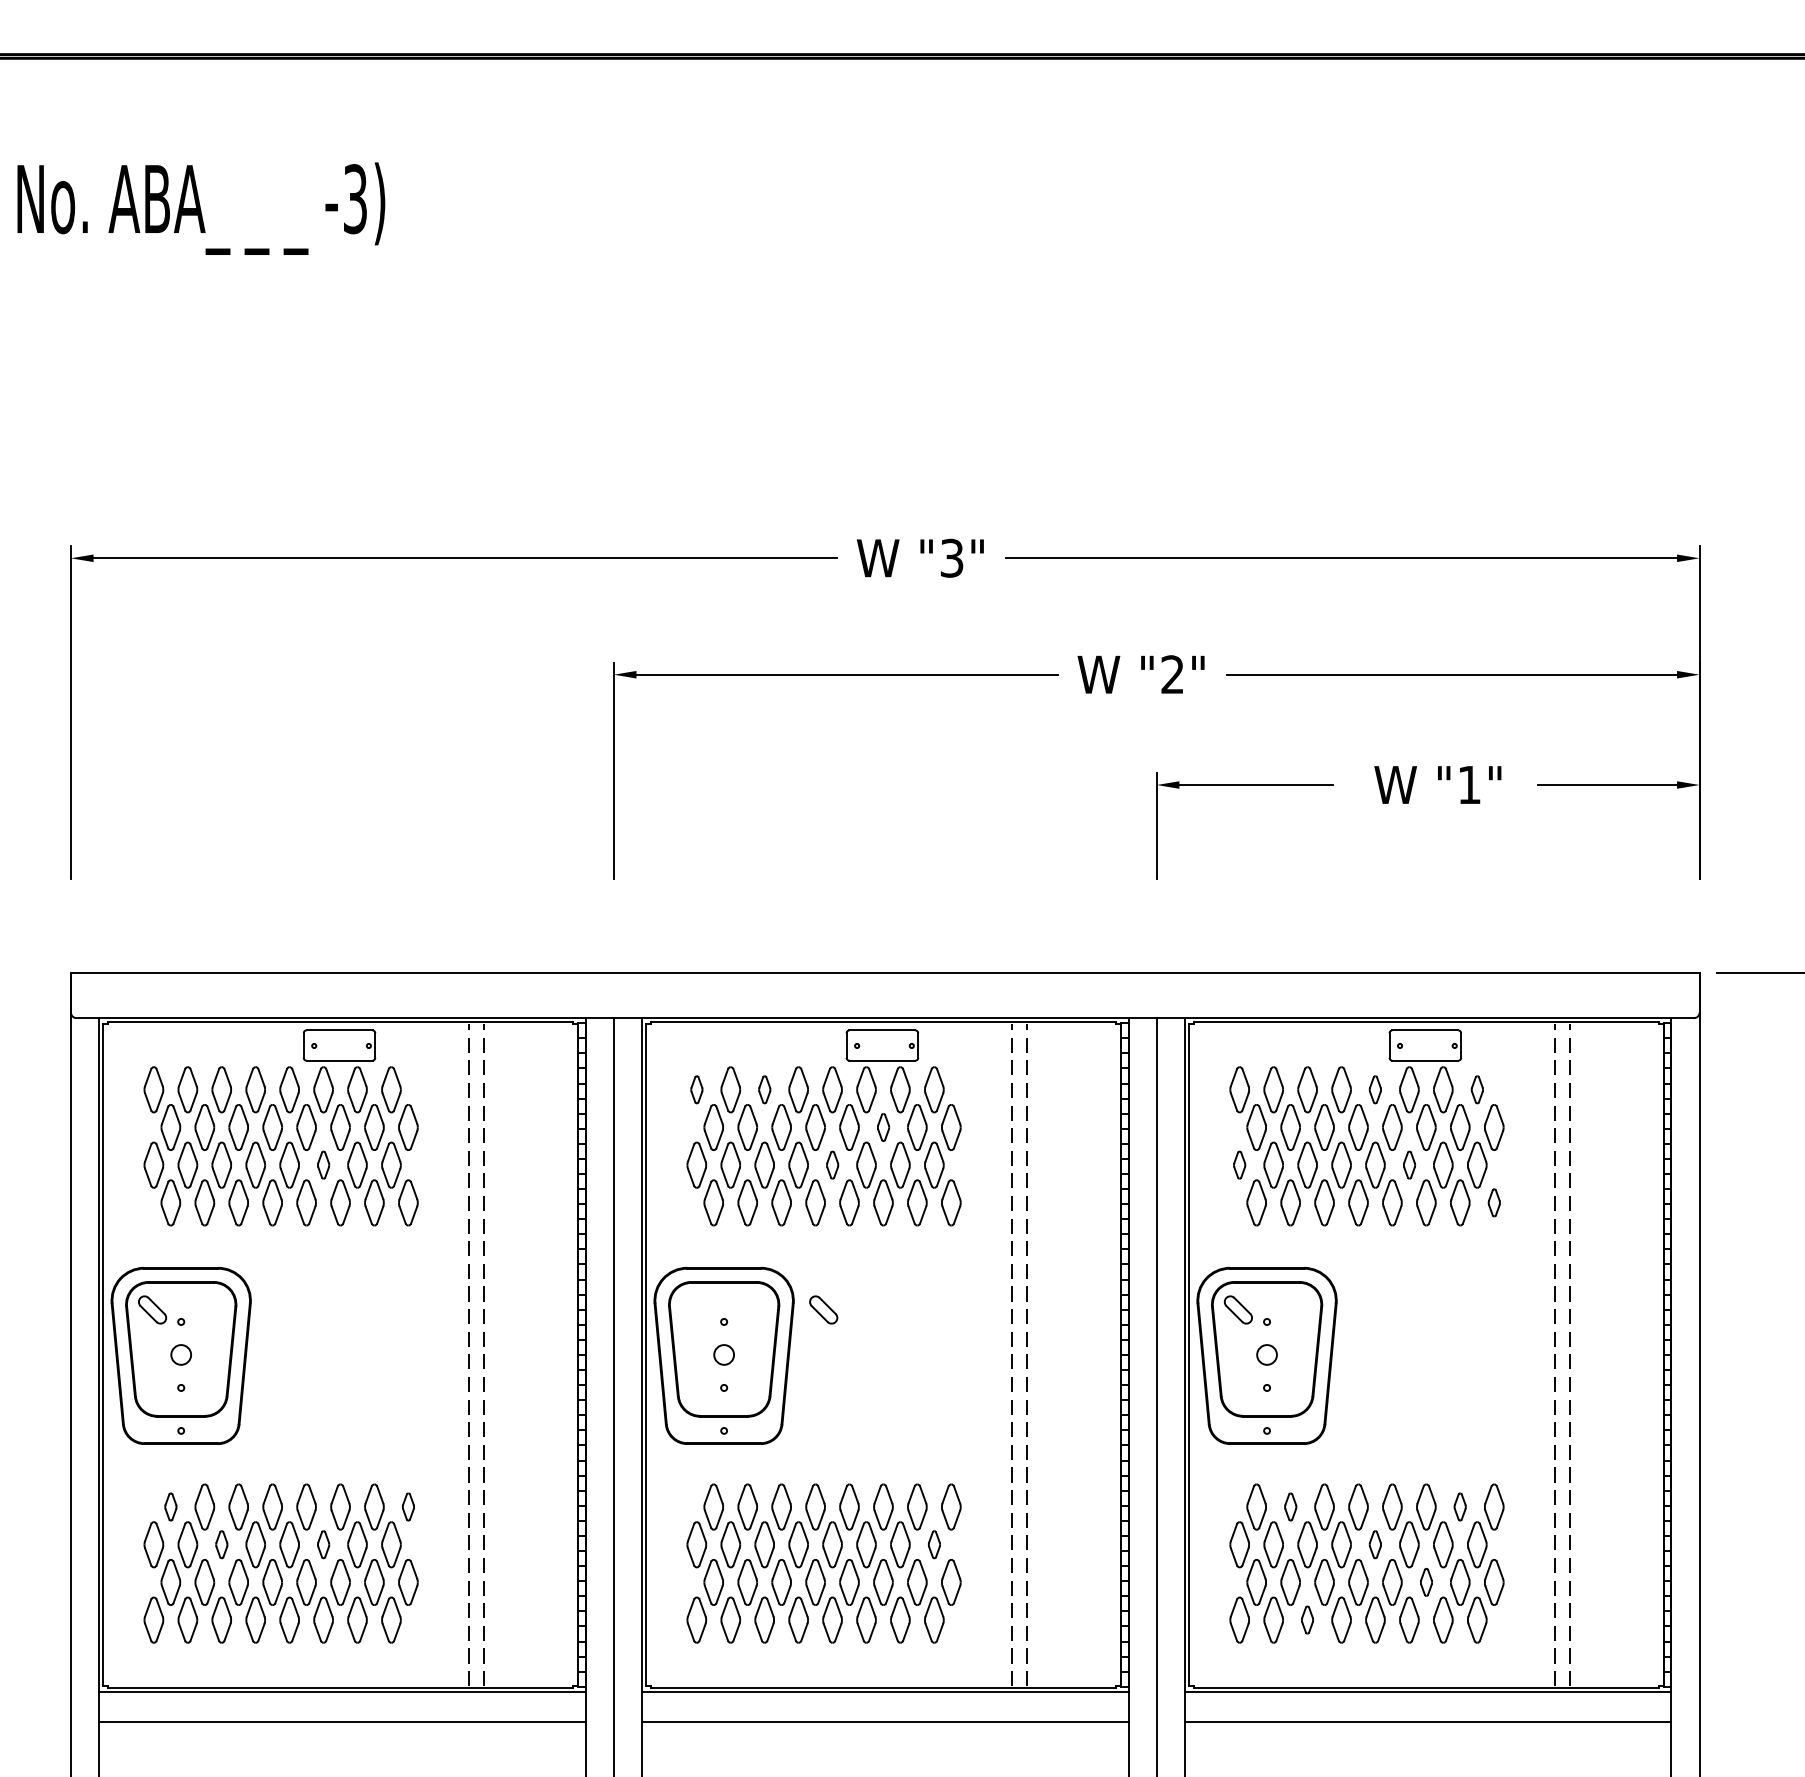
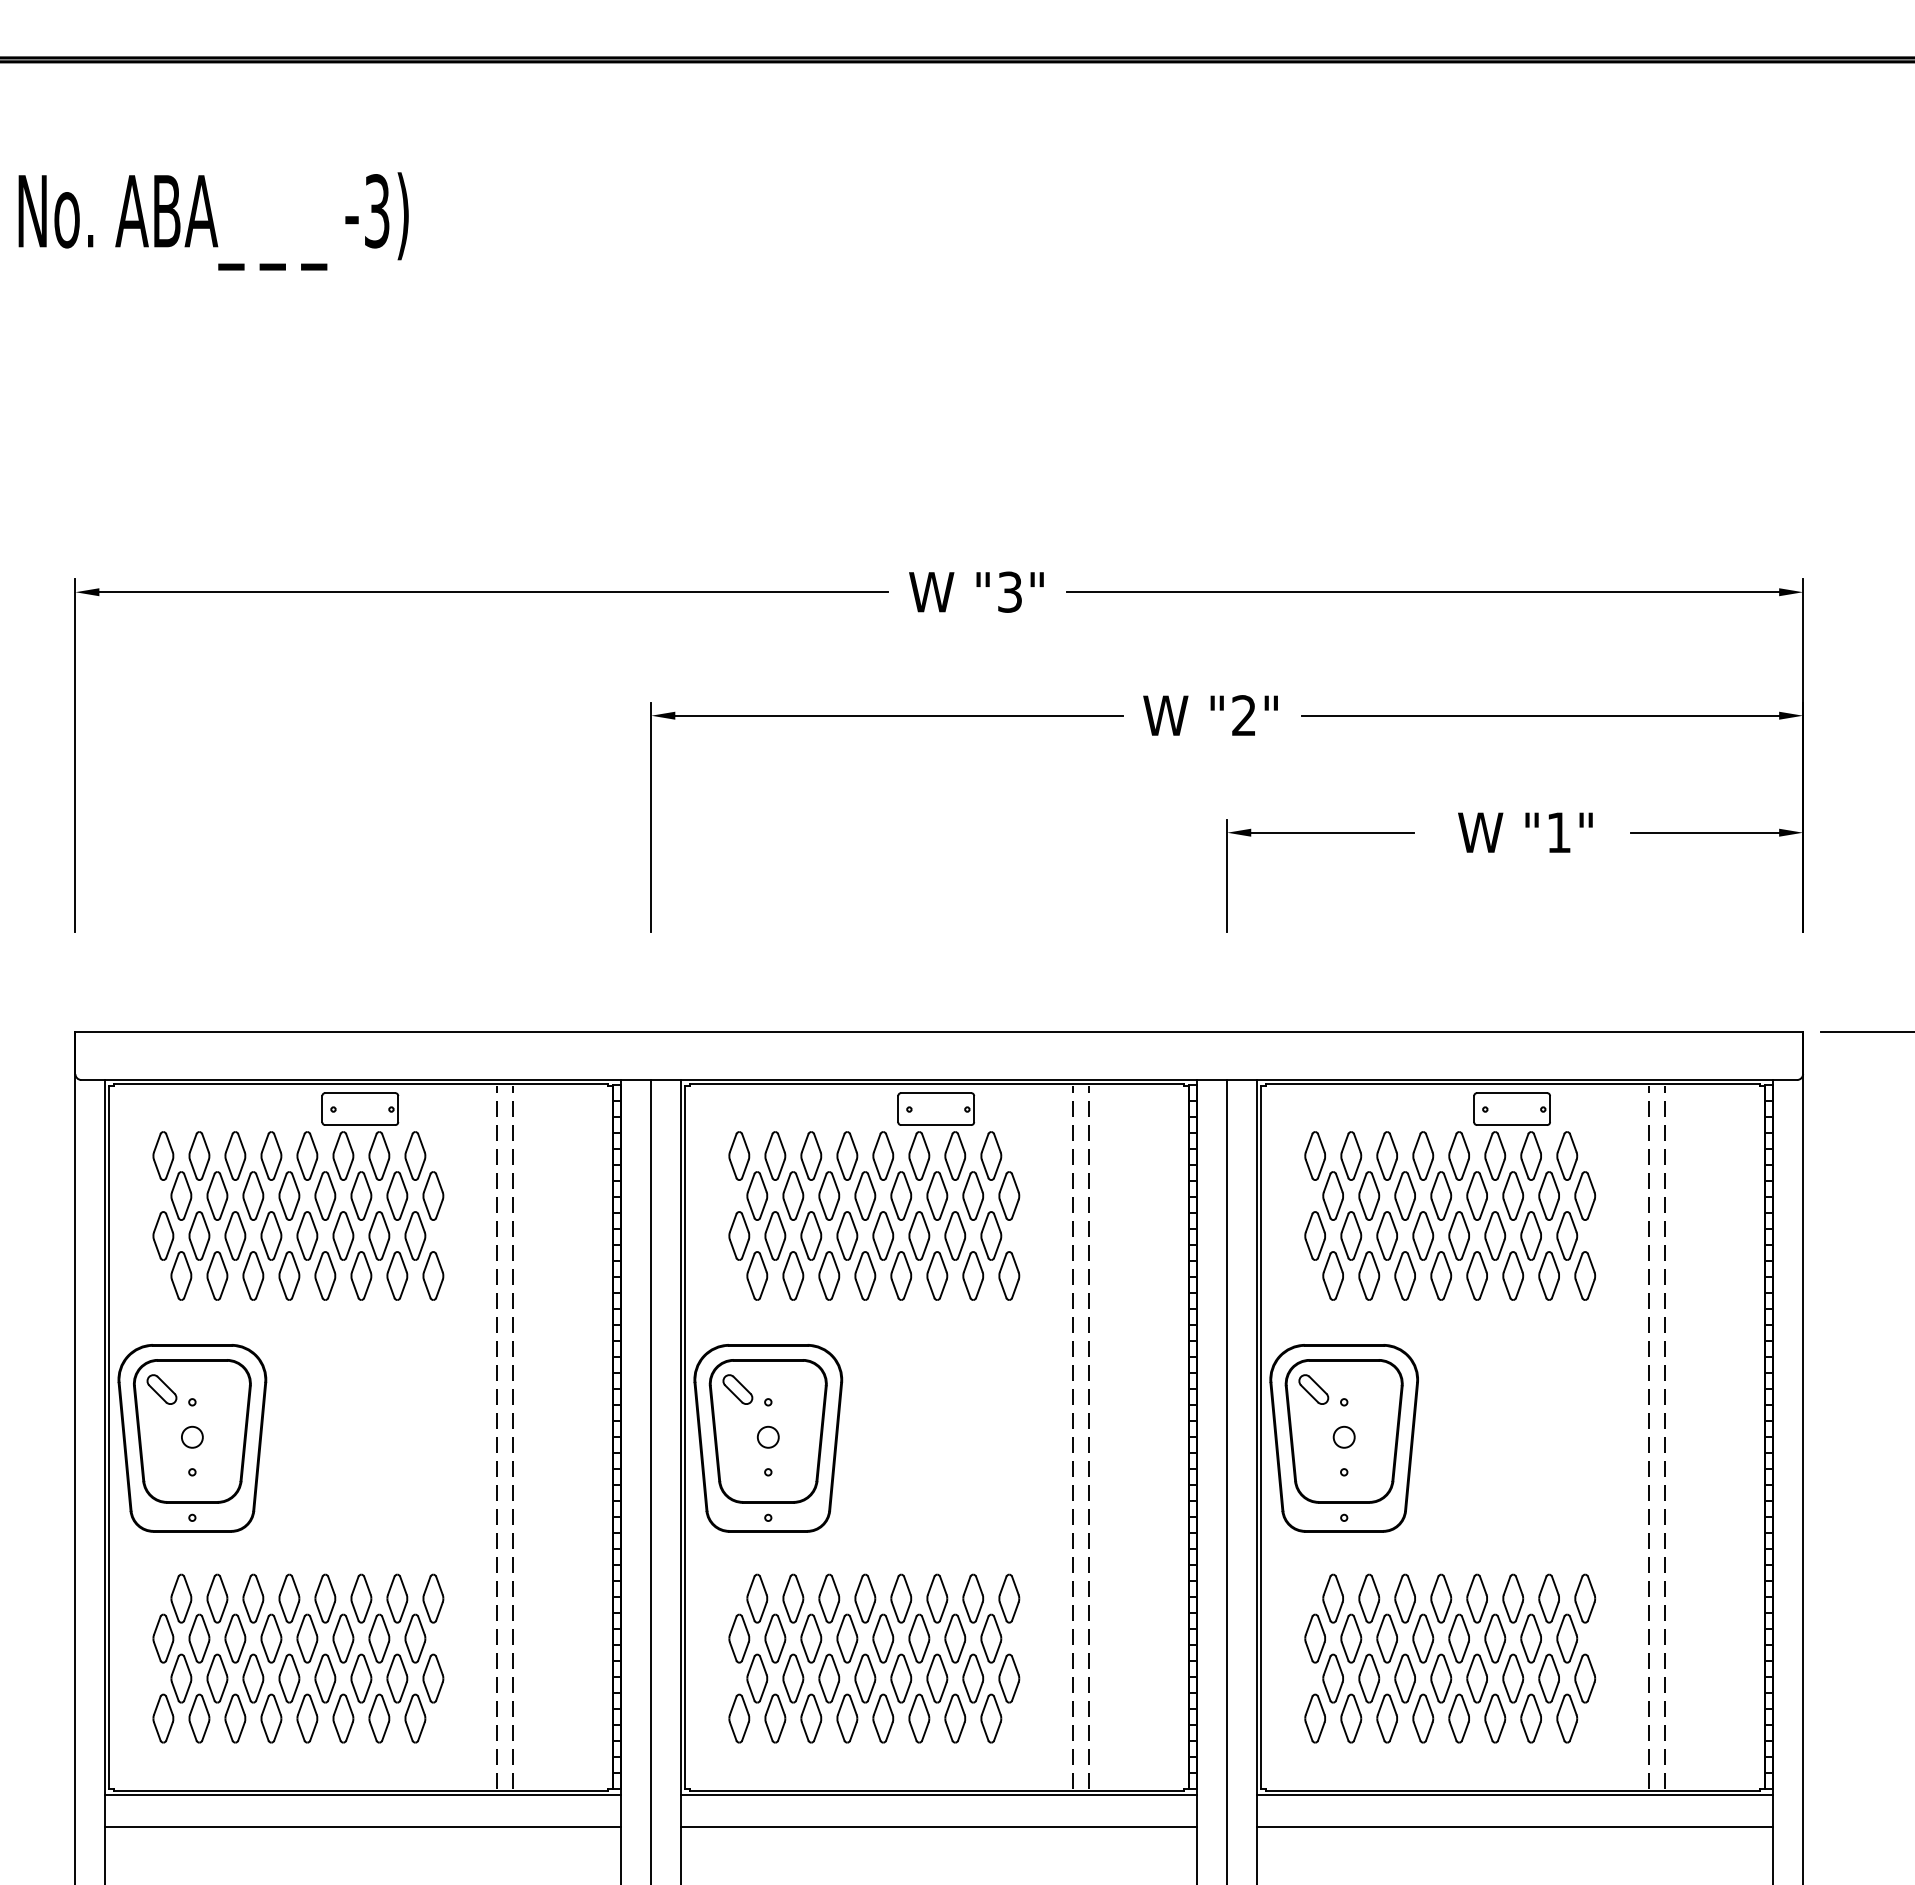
part: (696, 1089) -> (739, 1155), size x1.67
part: (764, 1089) -> (811, 1155), size x1.67
part: (1374, 1089) -> (1458, 1155), size x1.67
part: (1477, 1089) -> (1567, 1155), size x1.67
part: (883, 1127) -> (937, 1195), size x1.67
part: (323, 1164) -> (343, 1235), size x1.67
part: (832, 1164) -> (883, 1235), size x1.67
part: (1239, 1164) -> (1314, 1235), size x1.67
part: (1409, 1164) -> (1495, 1235), size x1.67
part: (1494, 1202) -> (1585, 1275), size x1.67
part: (823, 1309) -> (737, 1389), moved
part: (170, 1506) -> (181, 1598), size x1.67
part: (408, 1506) -> (433, 1598), size x1.67
part: (1290, 1506) -> (1369, 1598), size x1.67
part: (1459, 1506) -> (1548, 1598), size x1.67
part: (221, 1544) -> (235, 1638), size x1.67
part: (323, 1544) -> (343, 1638), size x1.67
part: (934, 1544) -> (991, 1638), size x1.67
part: (1374, 1544) -> (1458, 1638), size x1.67
part: (1426, 1582) -> (1513, 1678), size x1.67
part: (1306, 1620) -> (1386, 1718), size x1.67

